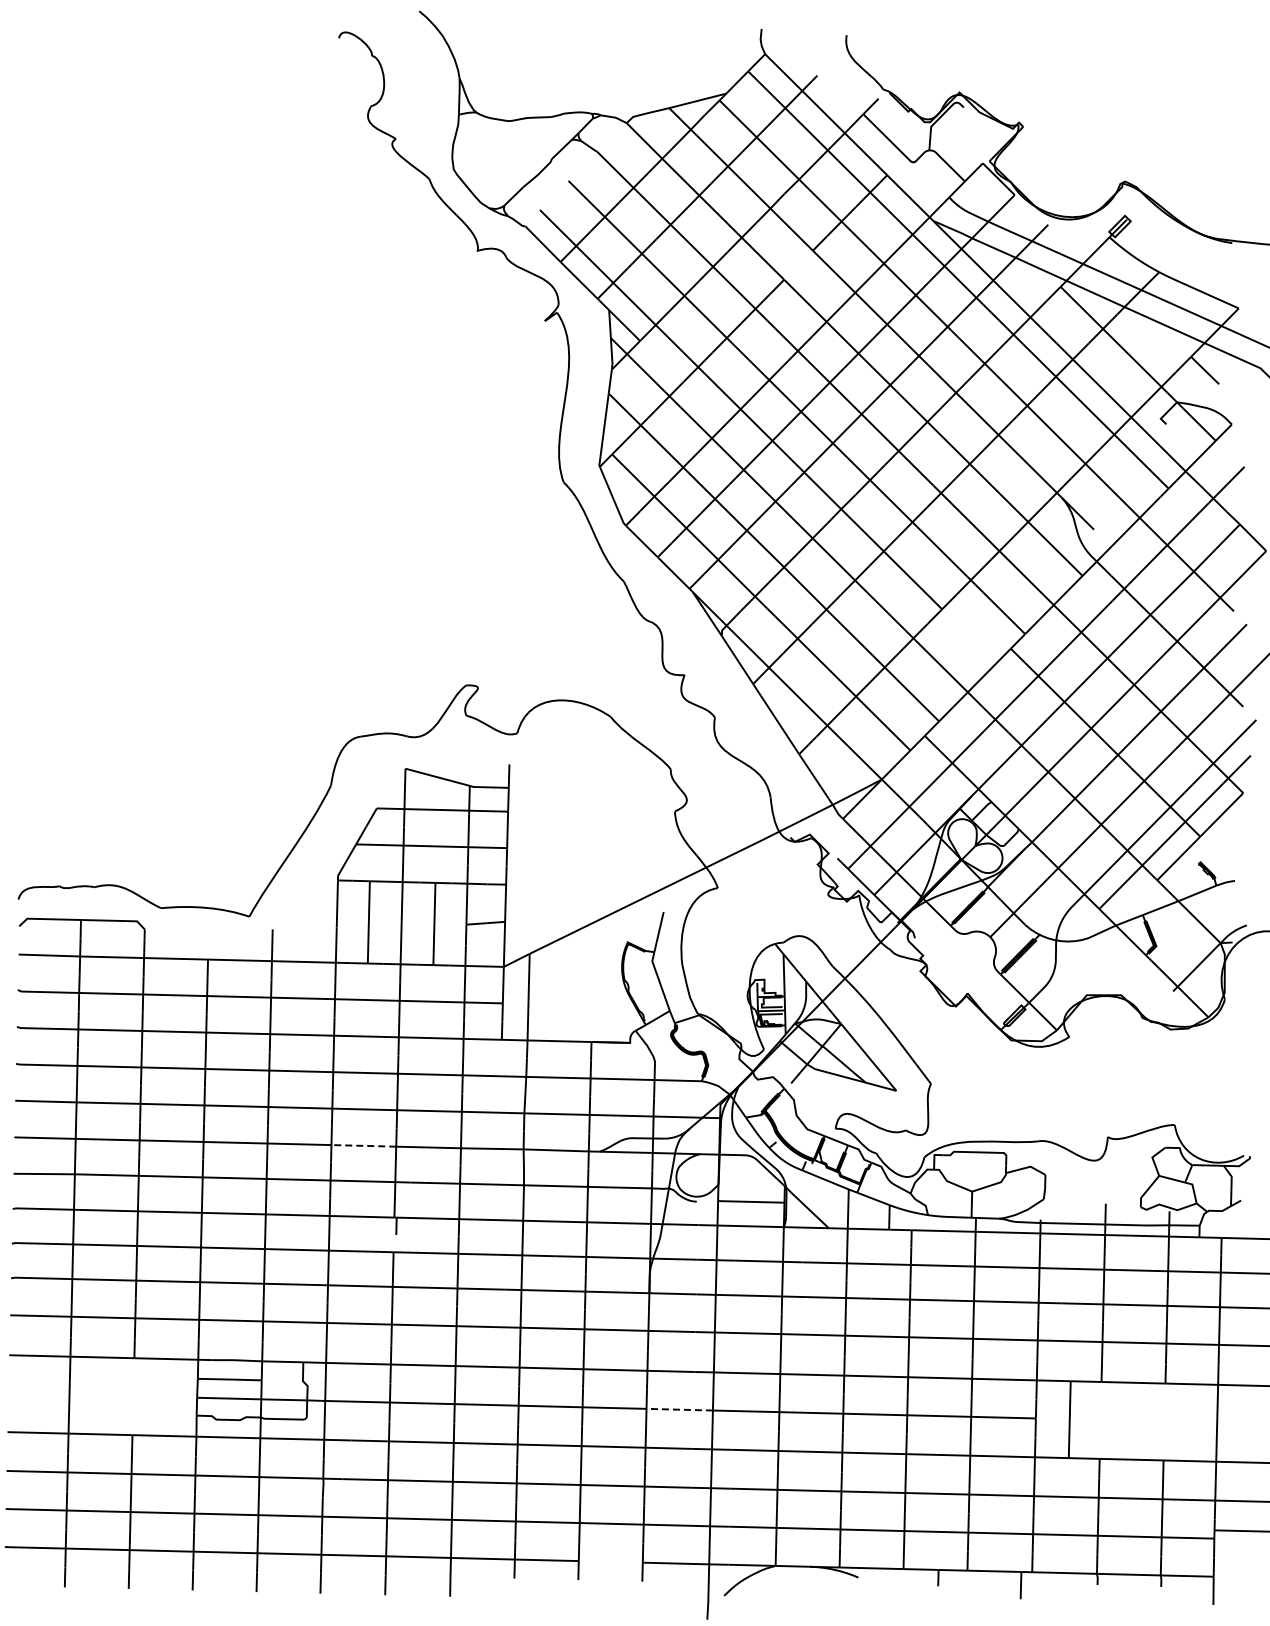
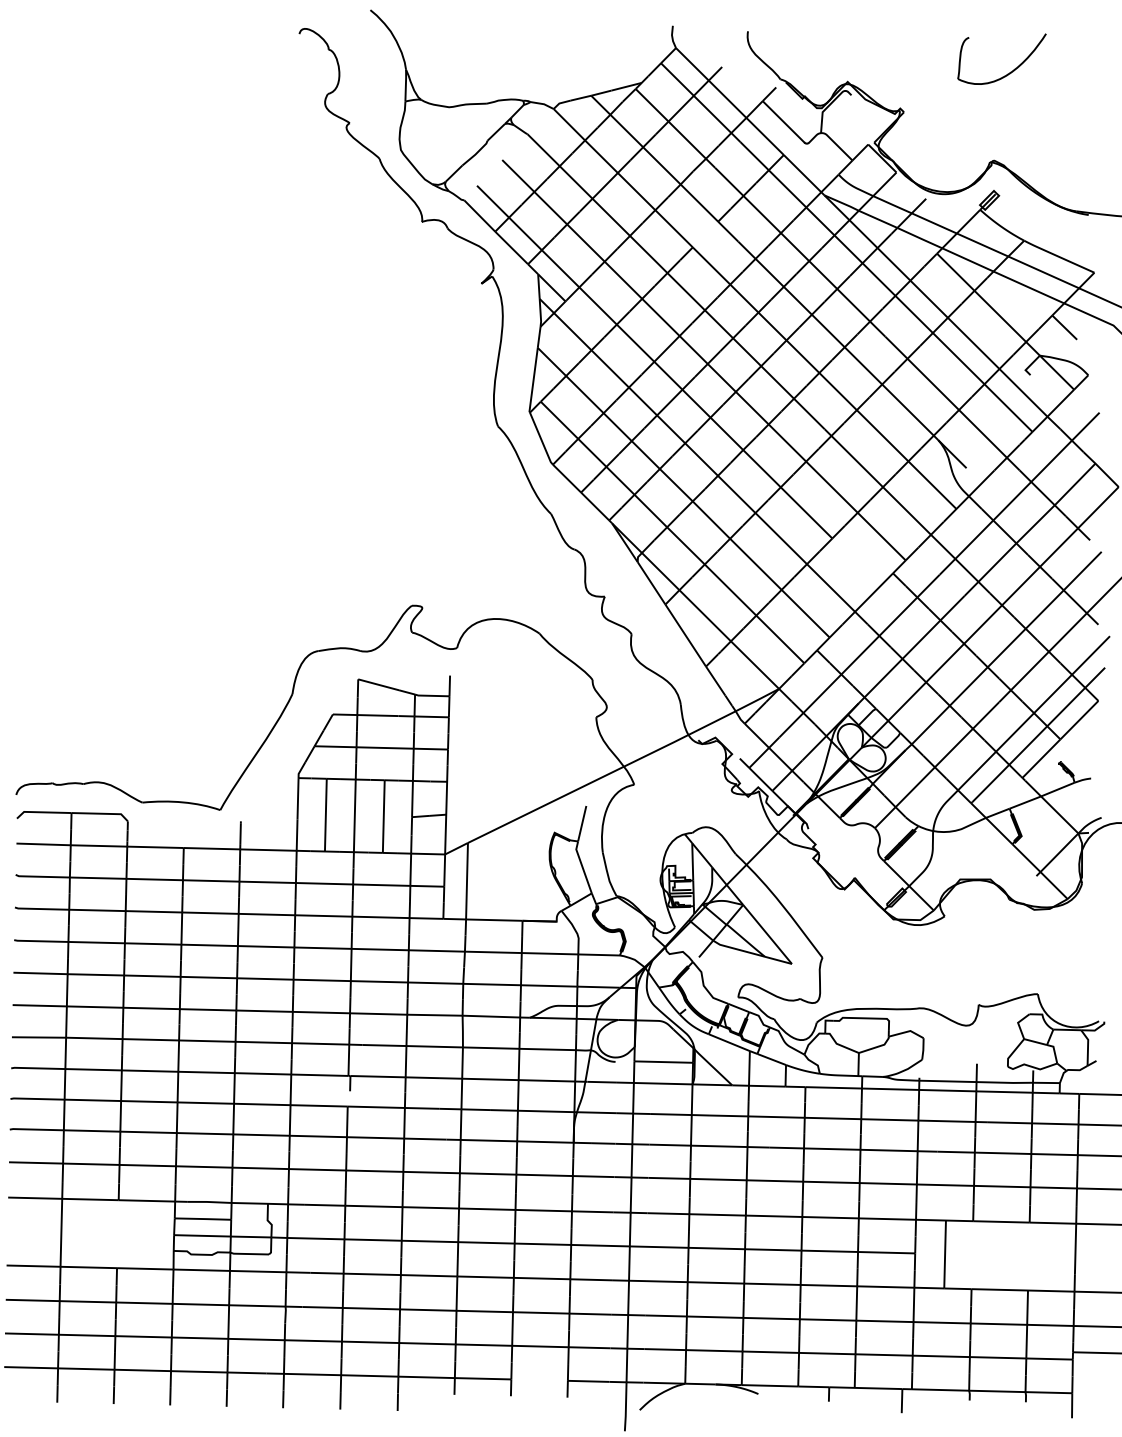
part: (1144, 80) -> (1011, 71), added
line: (363, 1145) -> (321, 1012), dashed -> solid
line: (679, 1409) -> (600, 1245), dashed -> solid

